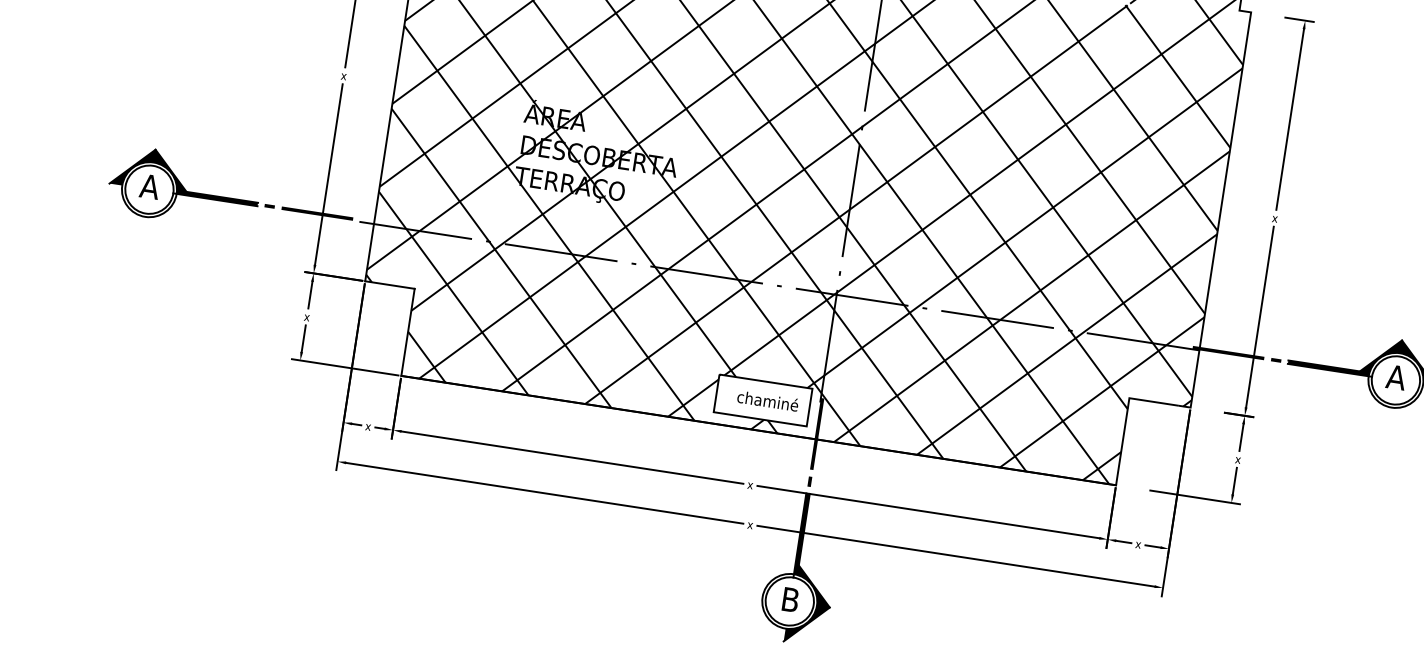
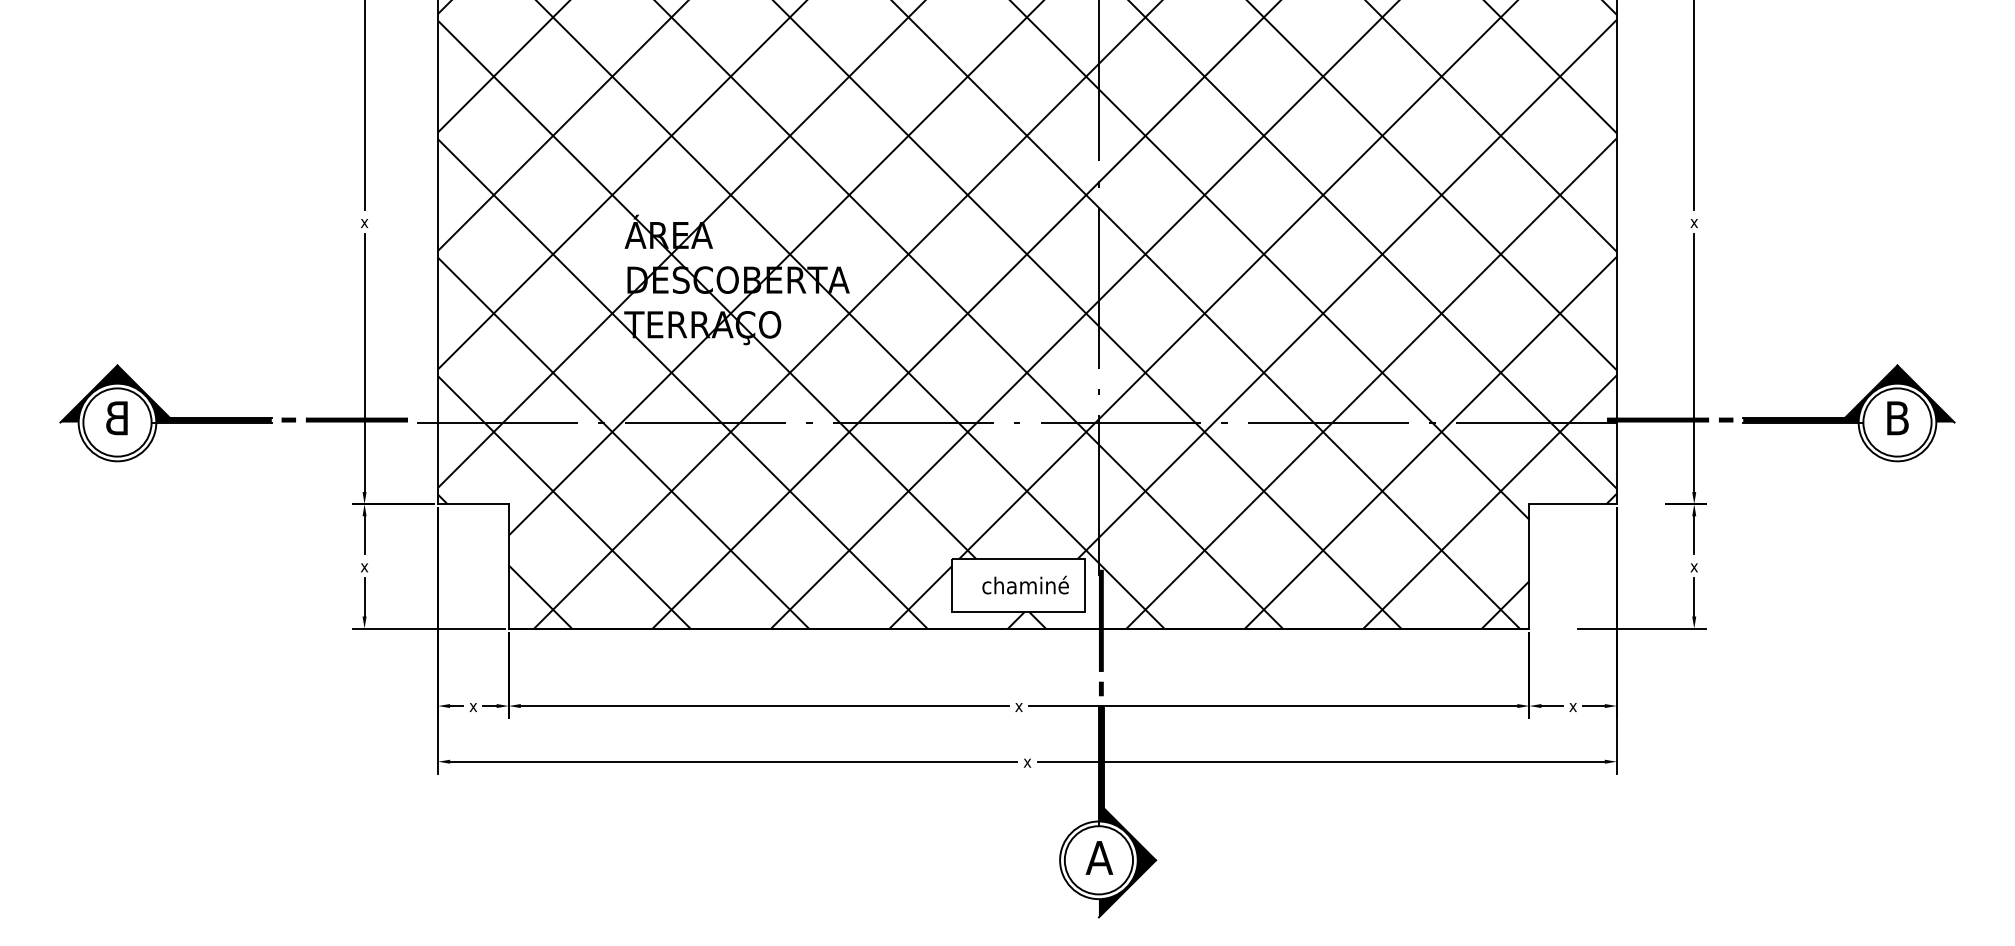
text: (149, 186) -> (117, 418), A -> B
text: (1396, 377) -> (1897, 418), A -> B
text: (790, 599) -> (1099, 857), B -> A

